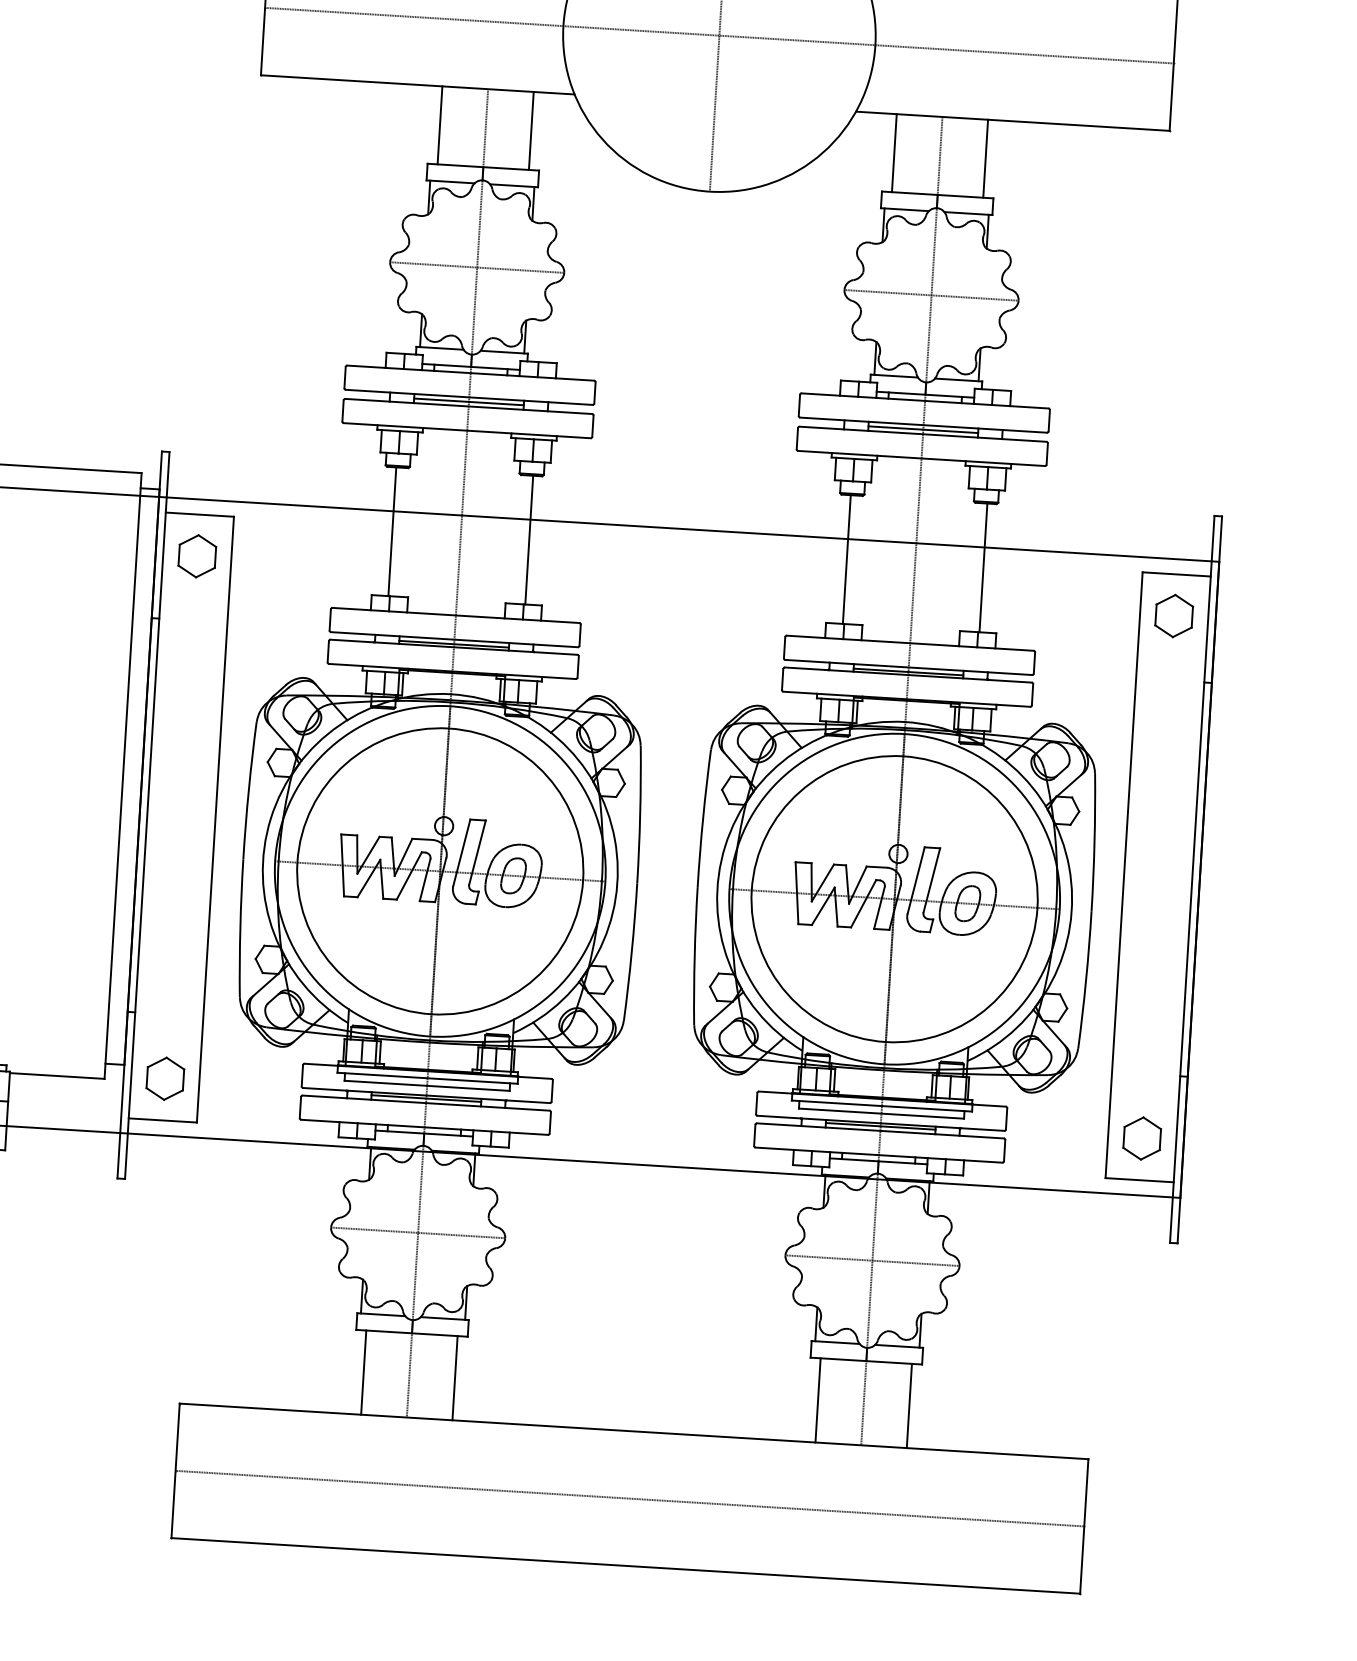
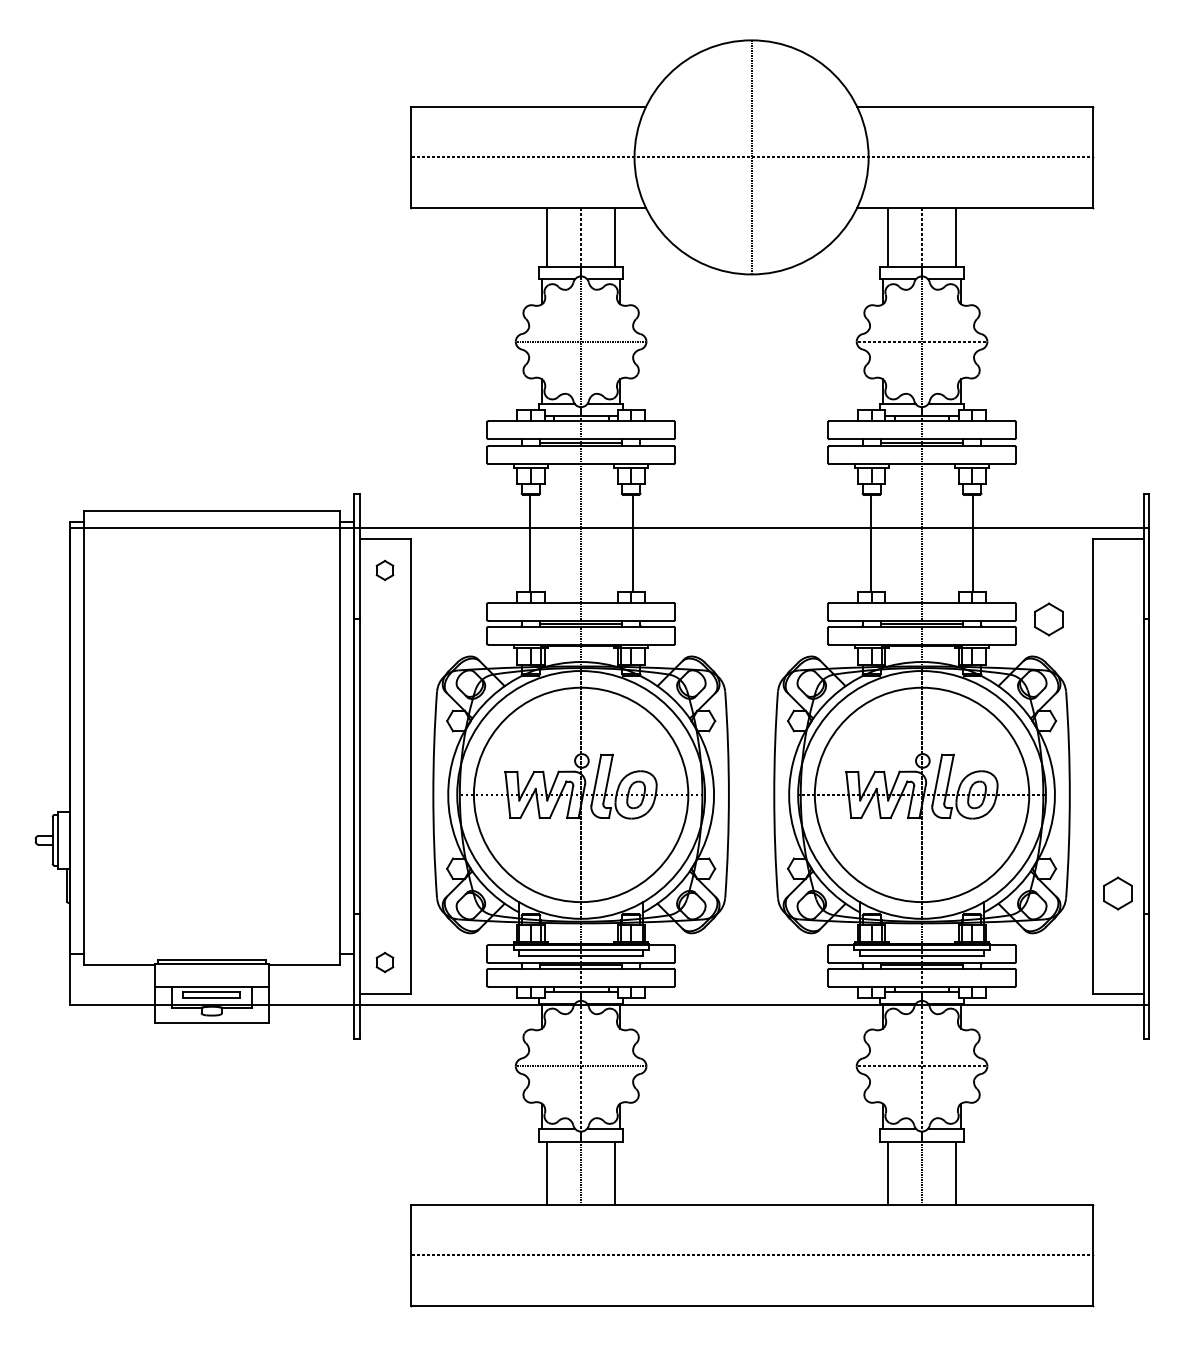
part: (196, 556) -> (384, 570), size x0.6
part: (1173, 616) -> (1048, 619), moved
part: (164, 1078) -> (384, 962), size x0.6
part: (1141, 1138) -> (1117, 893), moved

